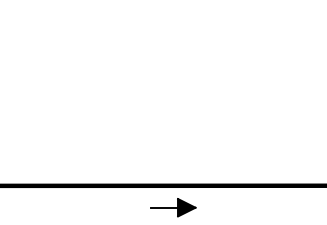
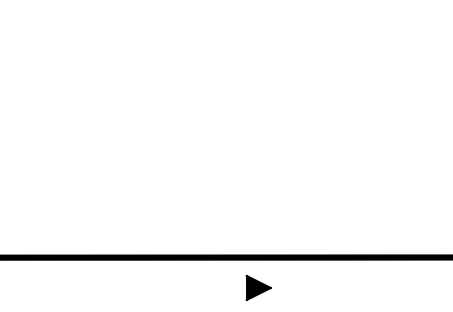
line: (164, 207) -> (227, 287), removed

